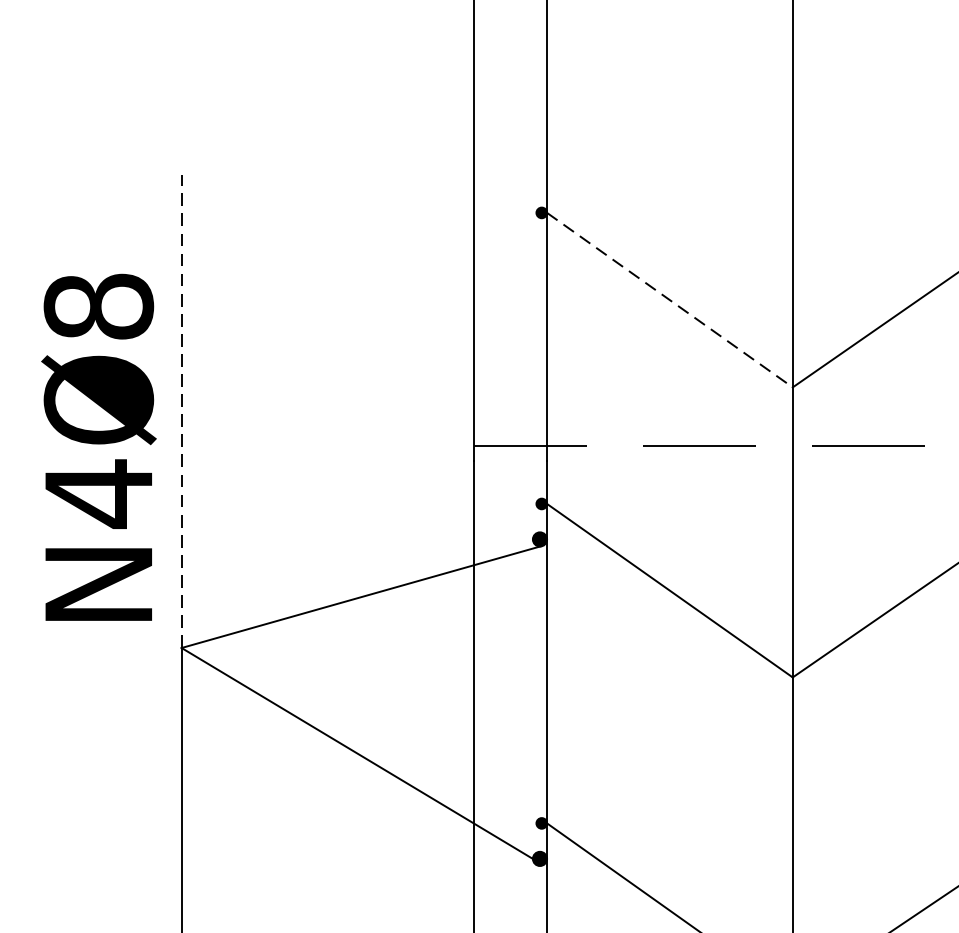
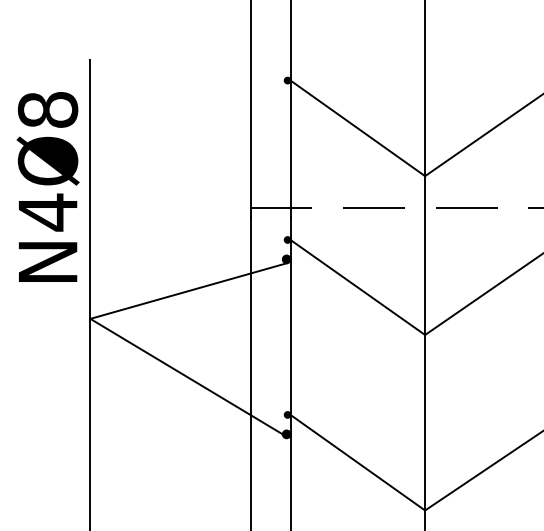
line: (669, 300) -> (357, 128), dashed -> solid
line: (181, 411) -> (90, 189), dashed -> solid
text: (97, 446) -> (47, 186), moved

